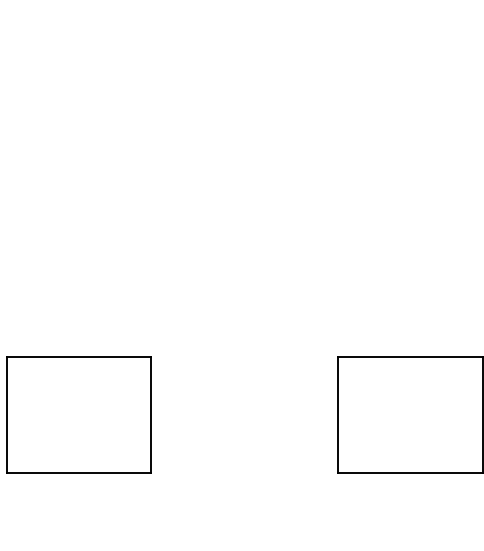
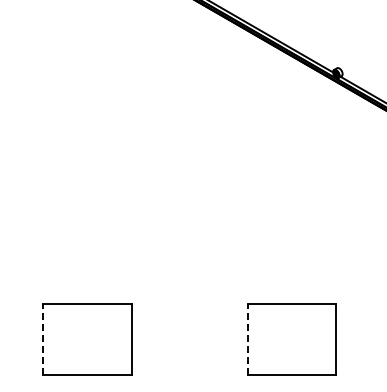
line: (6, 415) -> (43, 339), solid -> dashed
line: (338, 415) -> (247, 339), solid -> dashed

